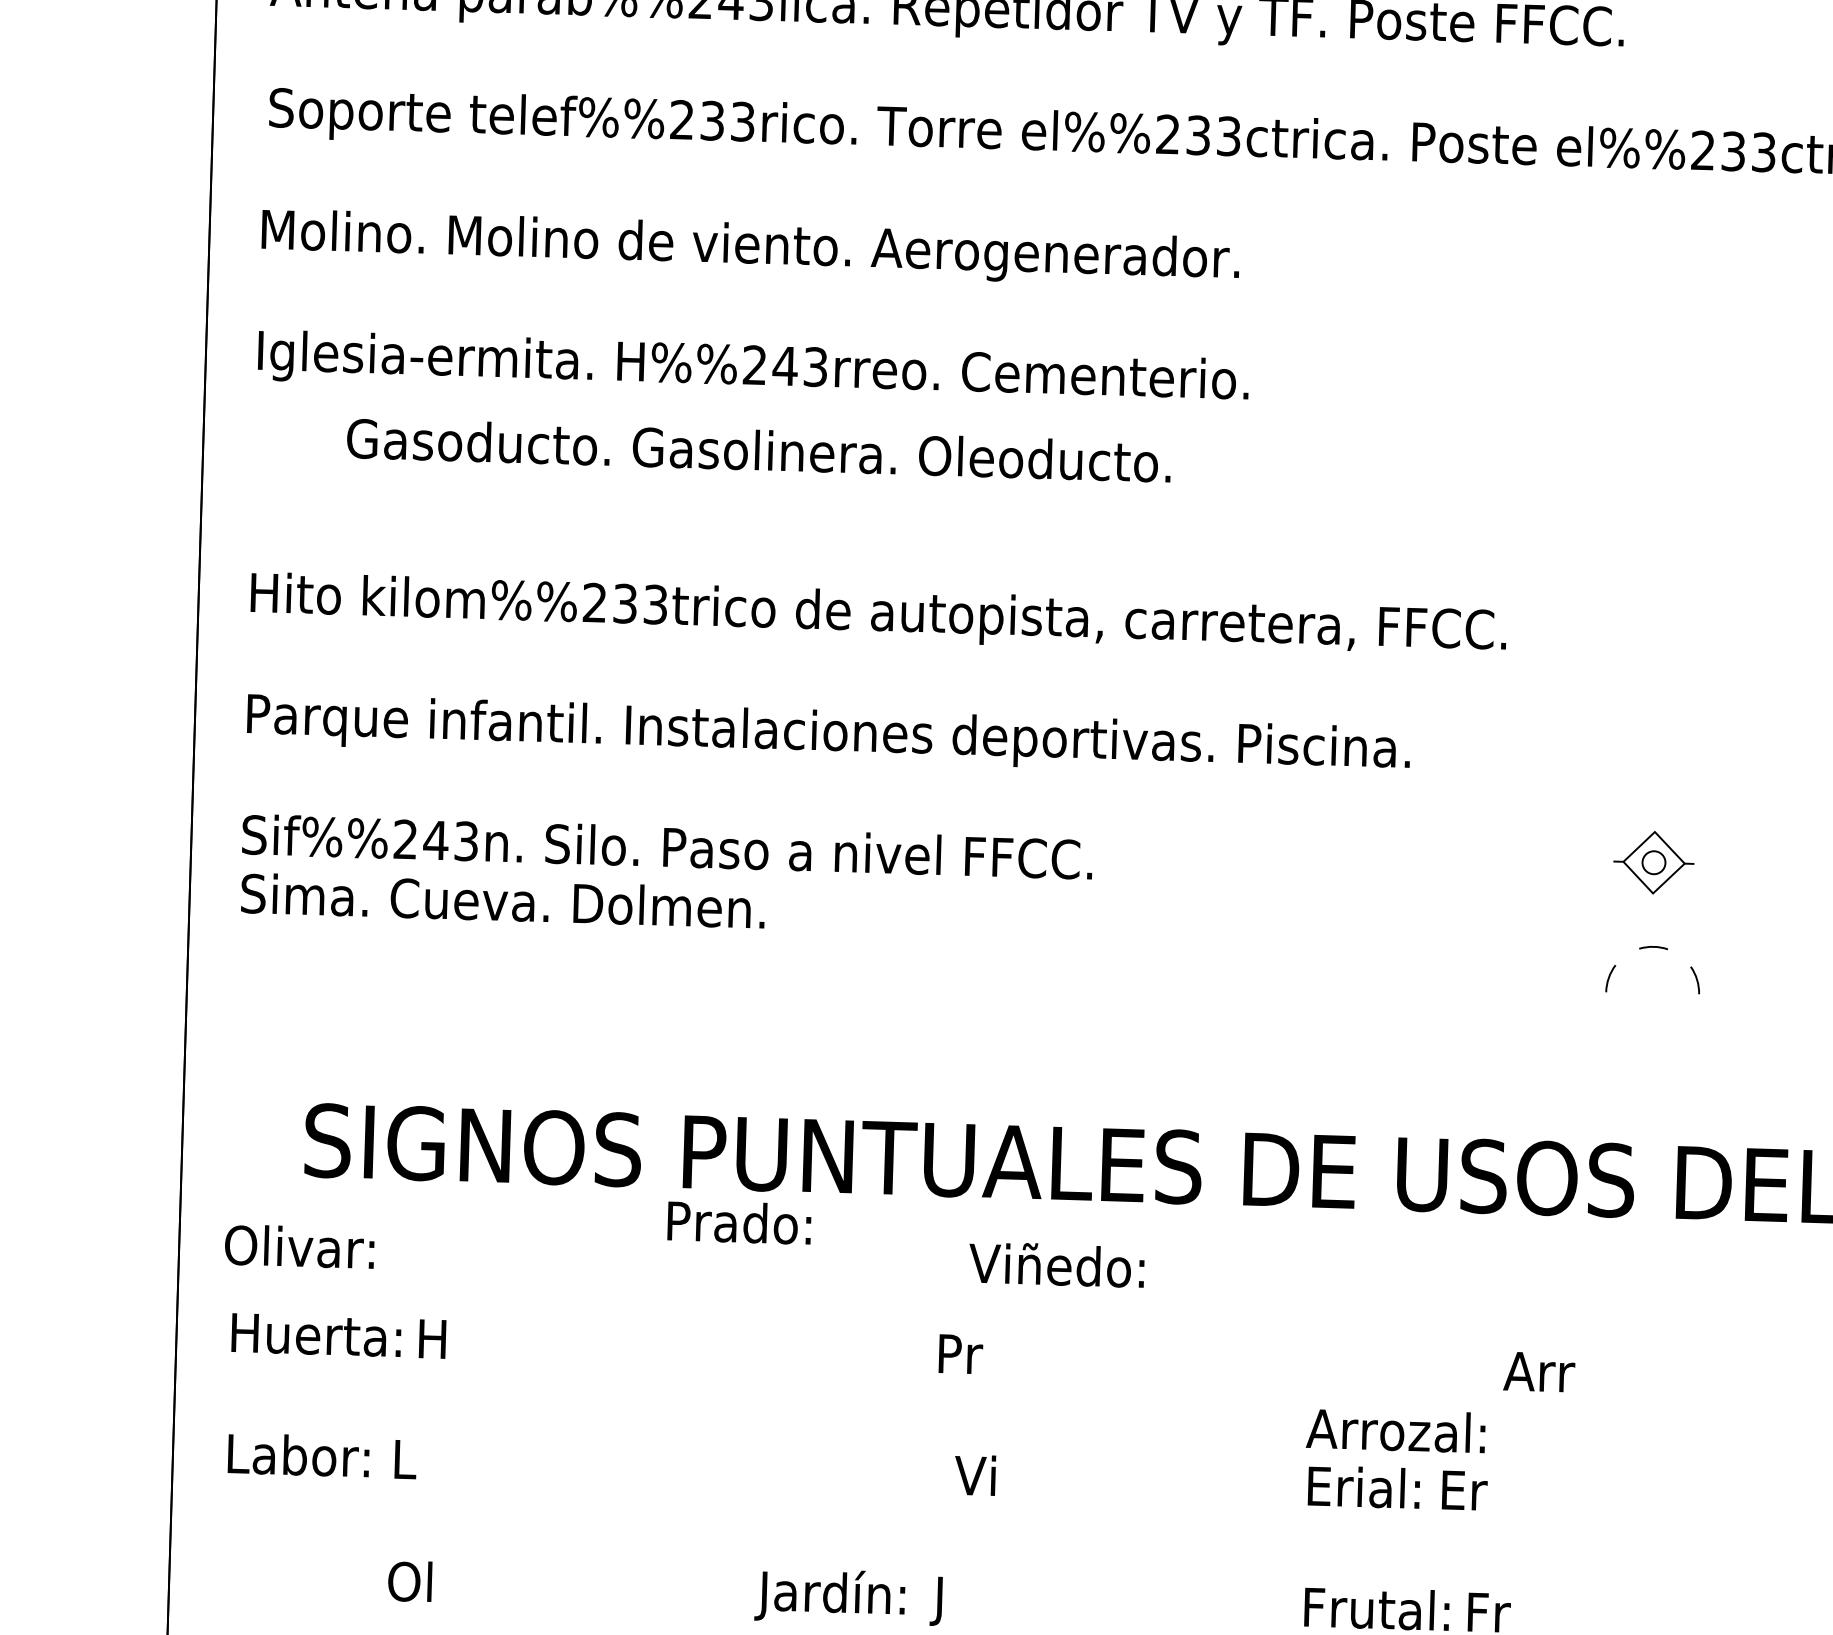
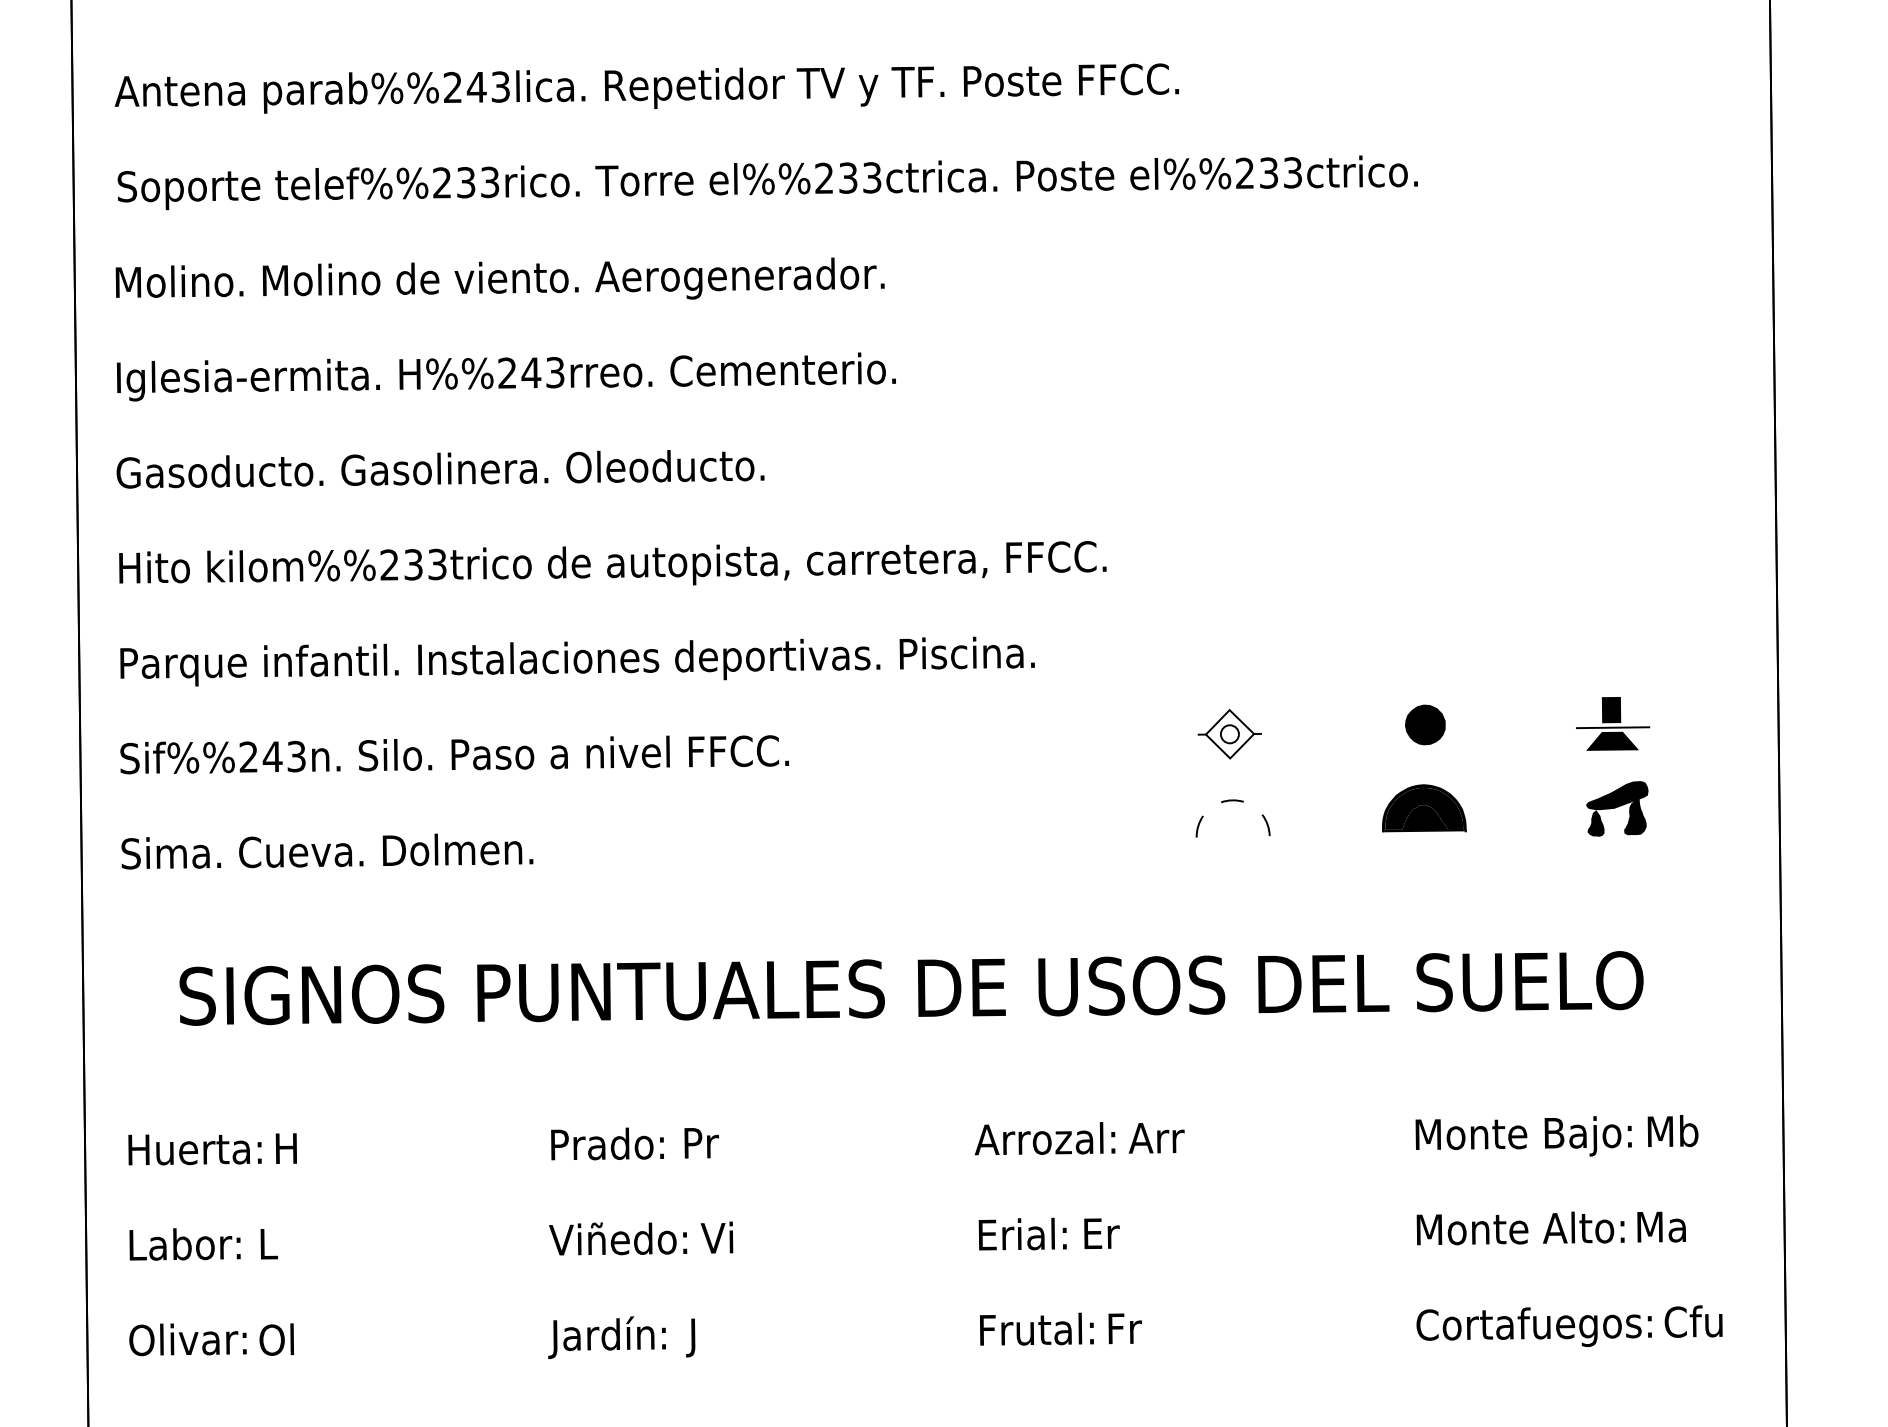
text: (758, 451) -> (440, 469), moved
text: (503, 901) -> (327, 851), moved
text: (739, 1221) -> (607, 1143), moved
text: (299, 1246) -> (187, 1339), moved
text: (1057, 1264) -> (618, 1238), moved
text: (1395, 1430) -> (1044, 1138), moved

